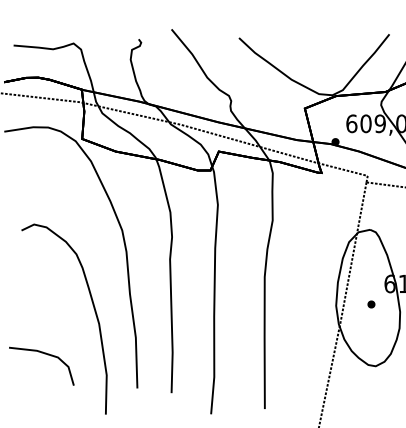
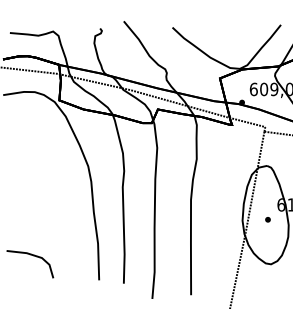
curve: (93, 309) -> (67, 223), removed

